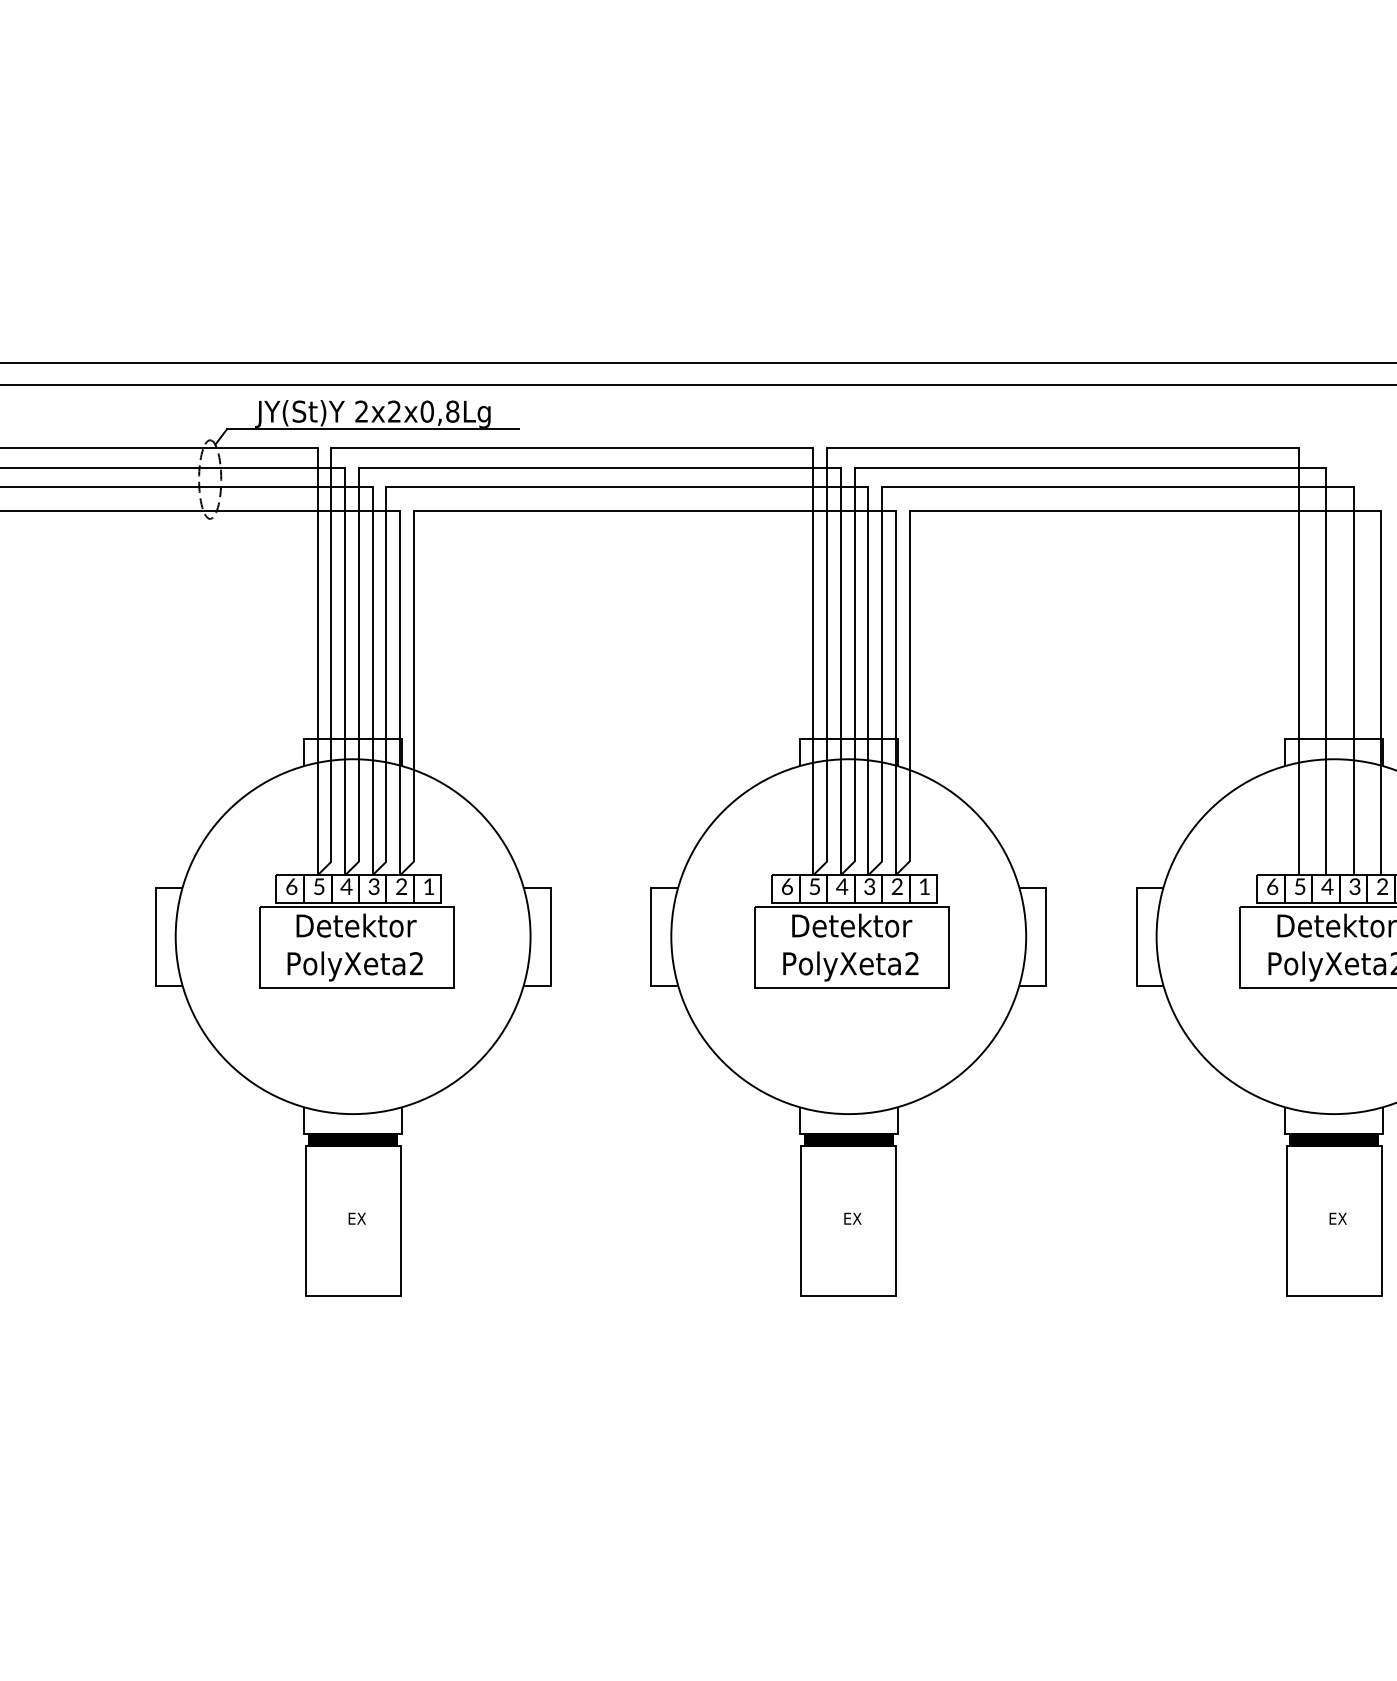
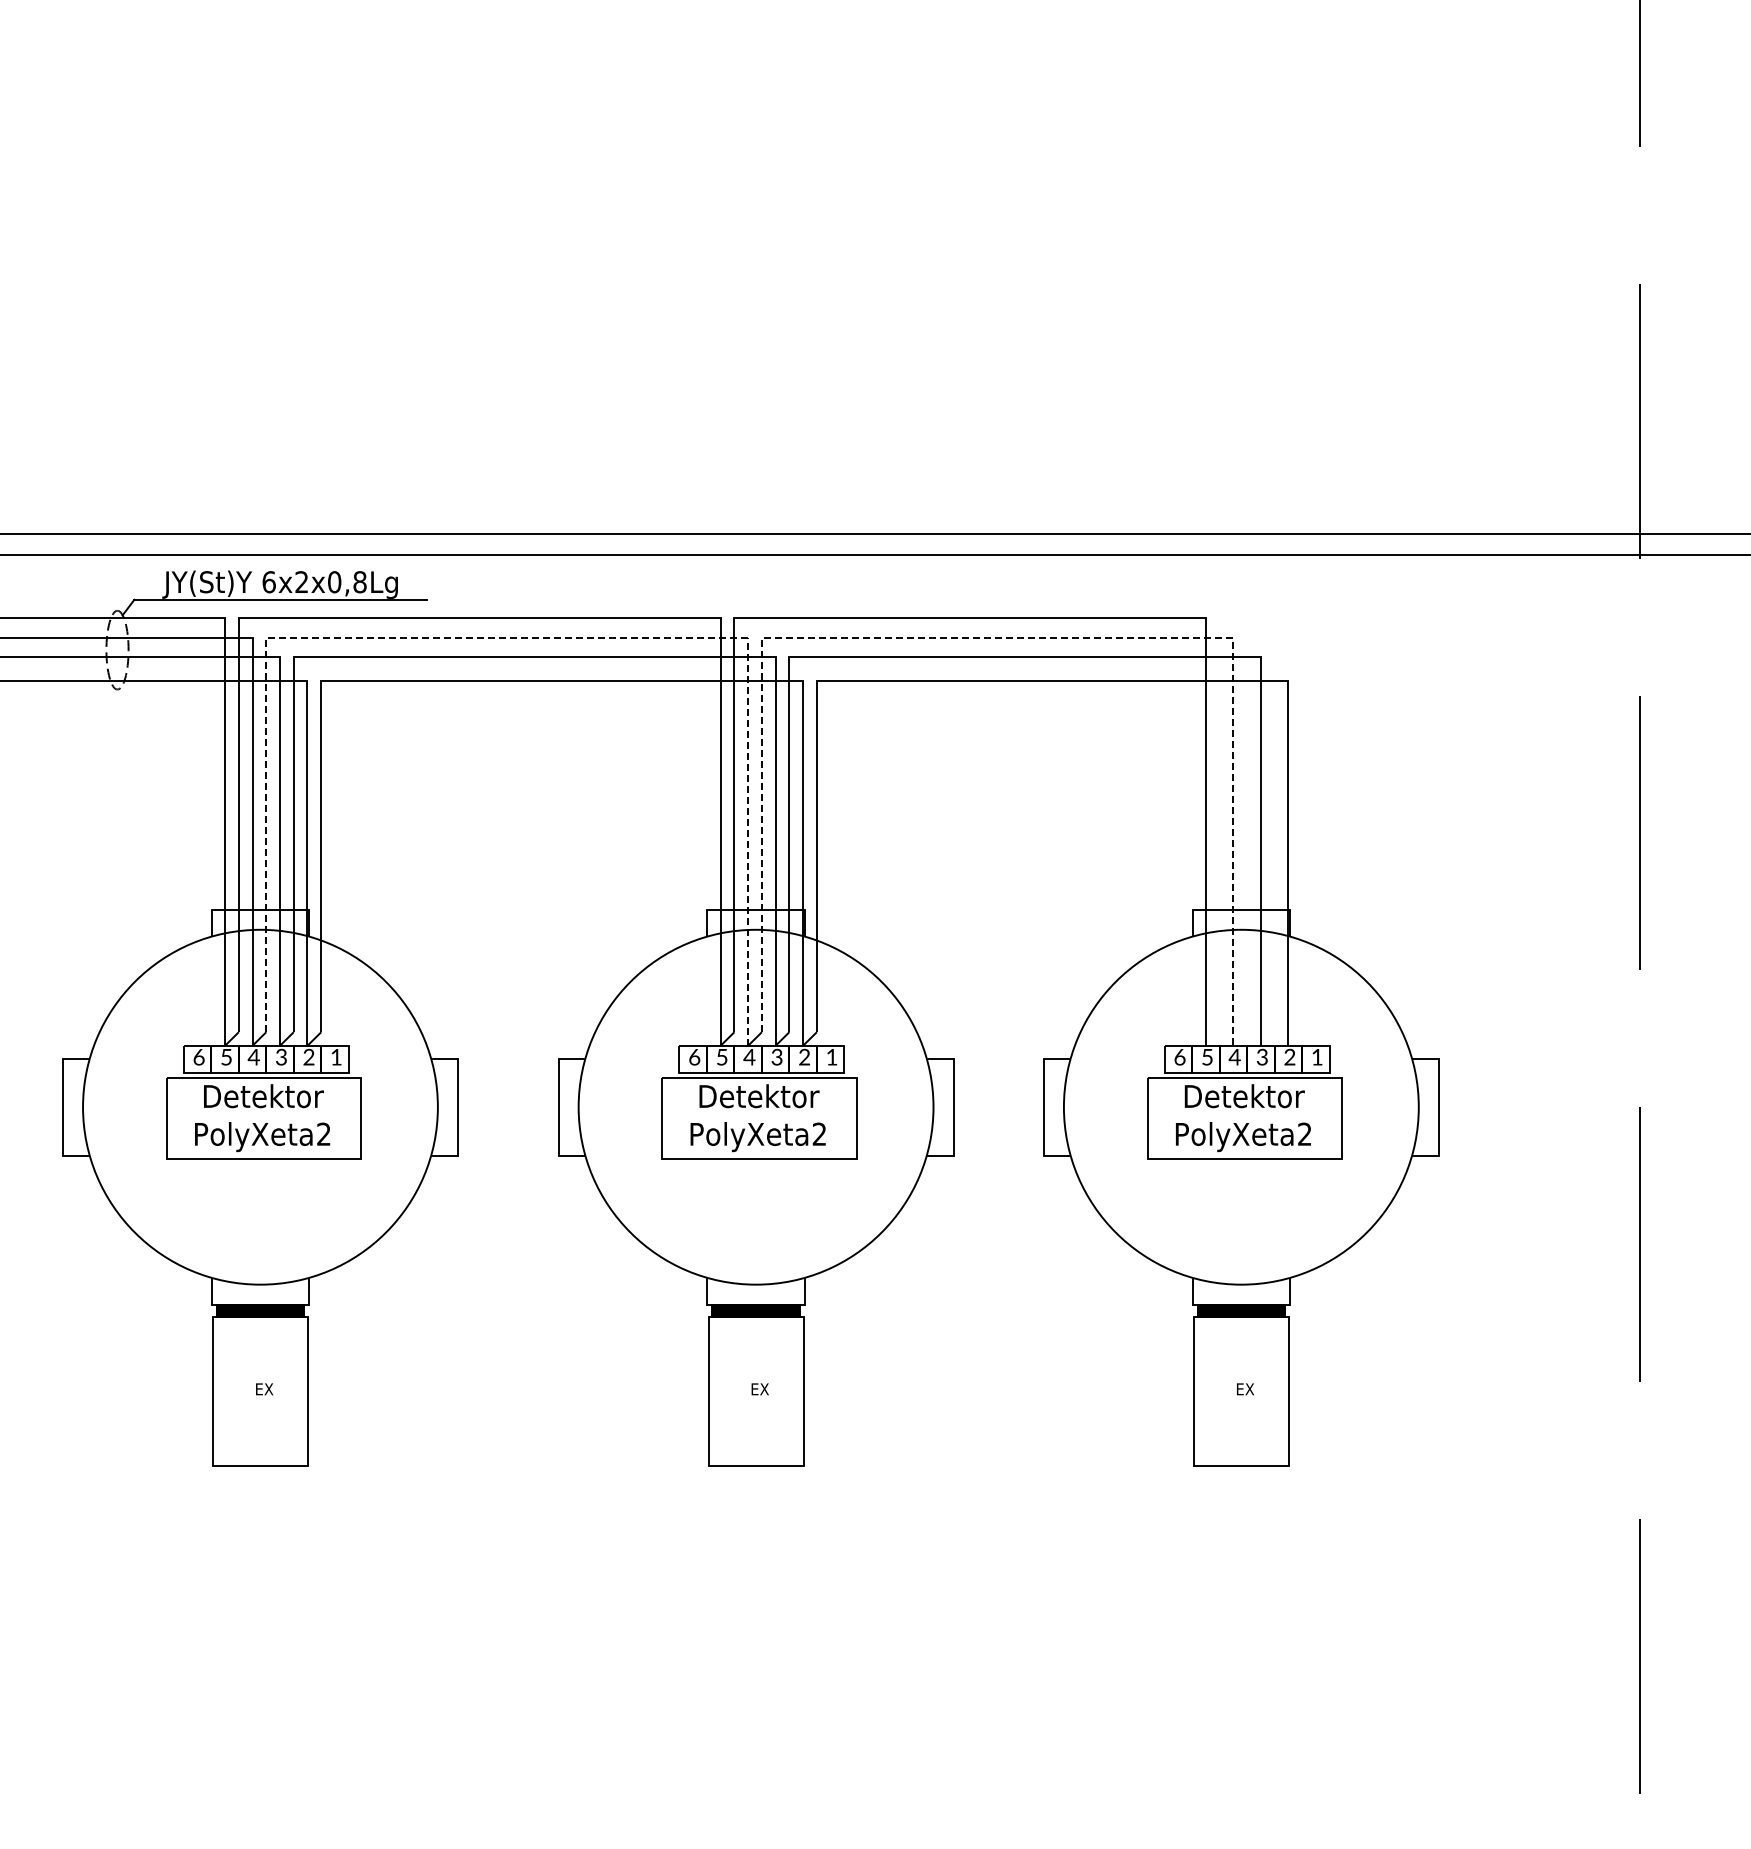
text: (361, 411) -> (268, 582), 2x2x0,8Lg -> 6x2x0,8Lg
line: (607, 467) -> (514, 638), solid -> dashed
line: (1097, 467) -> (1004, 638), solid -> dashed

